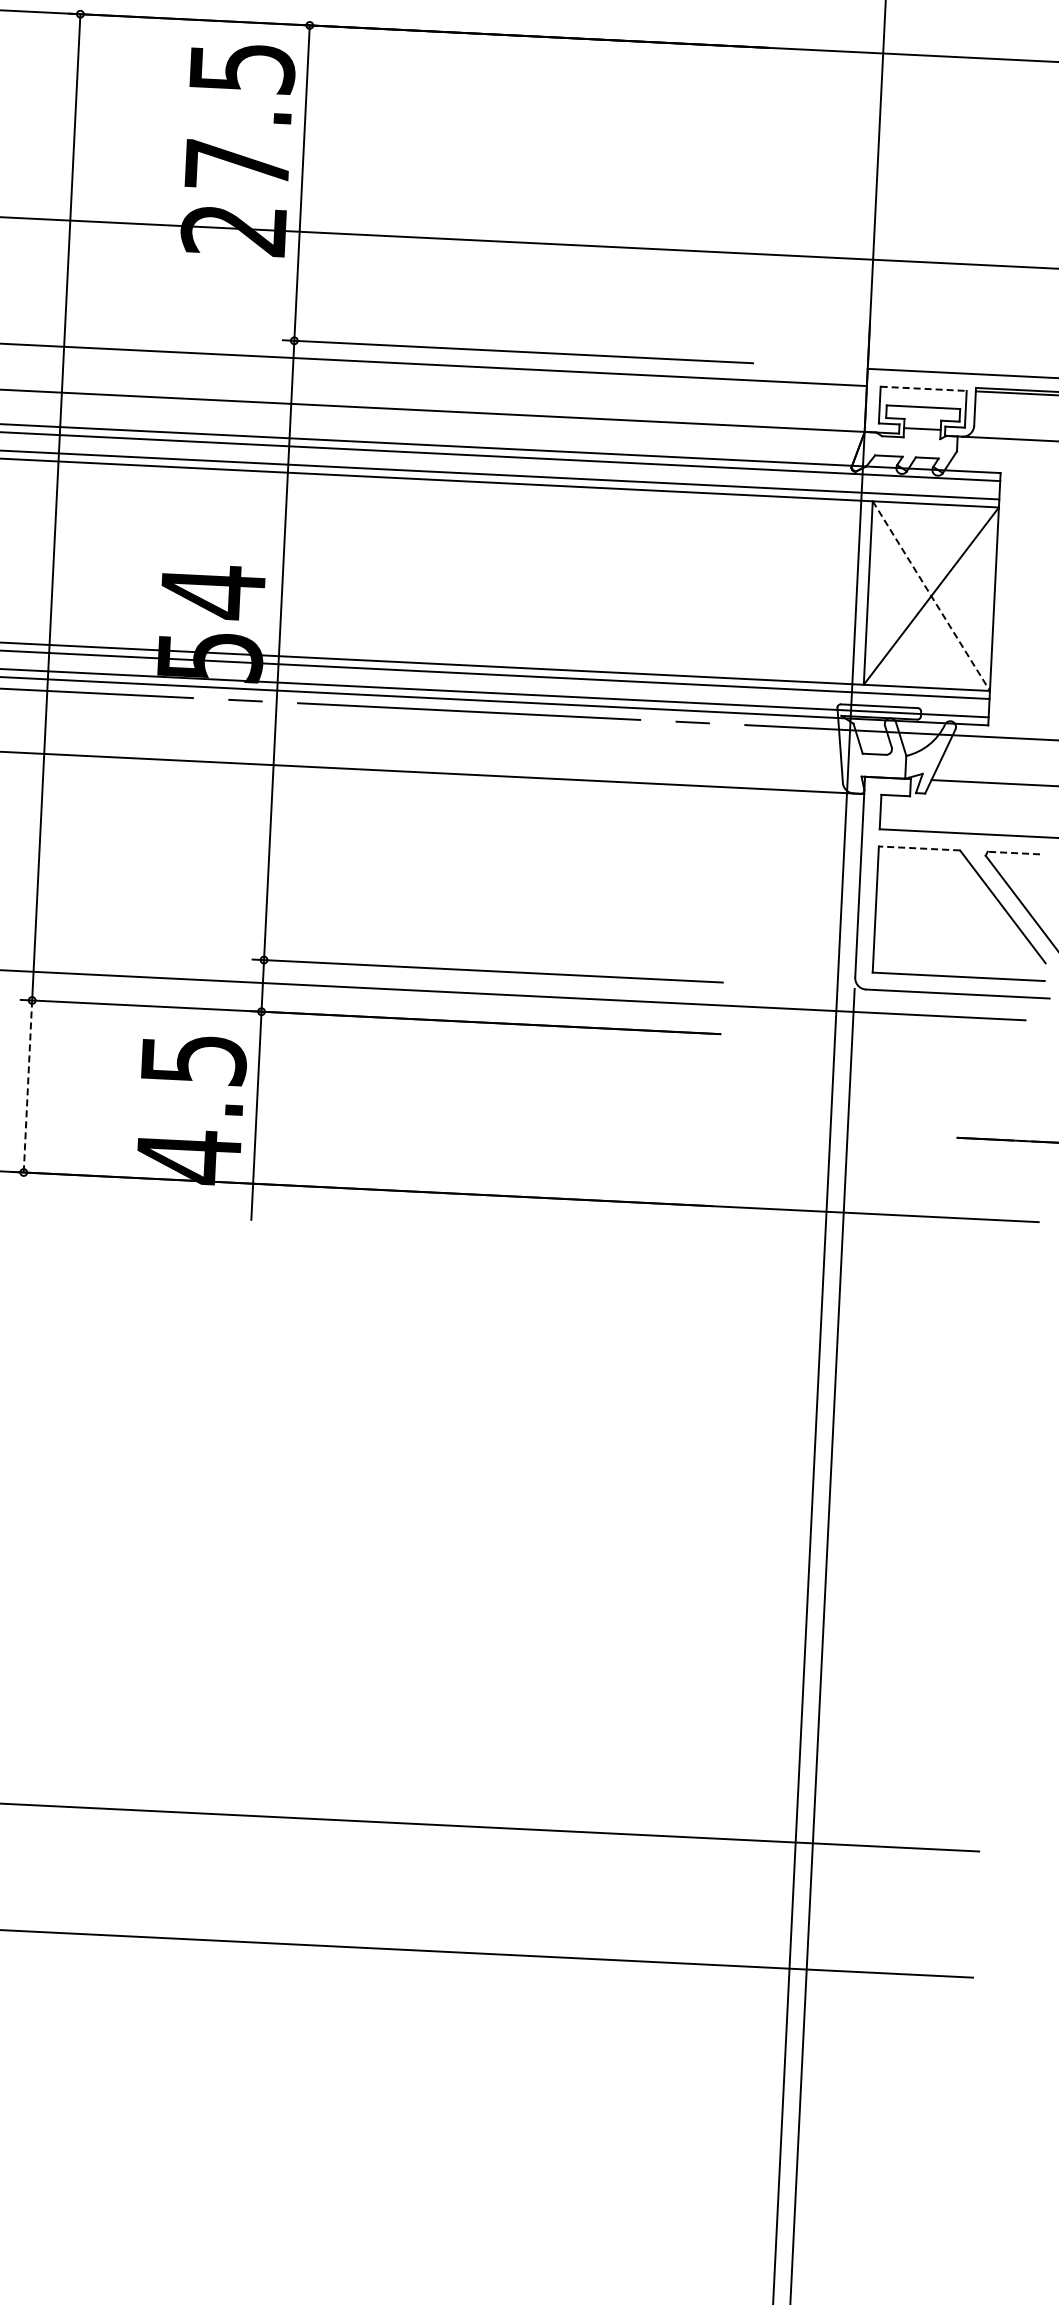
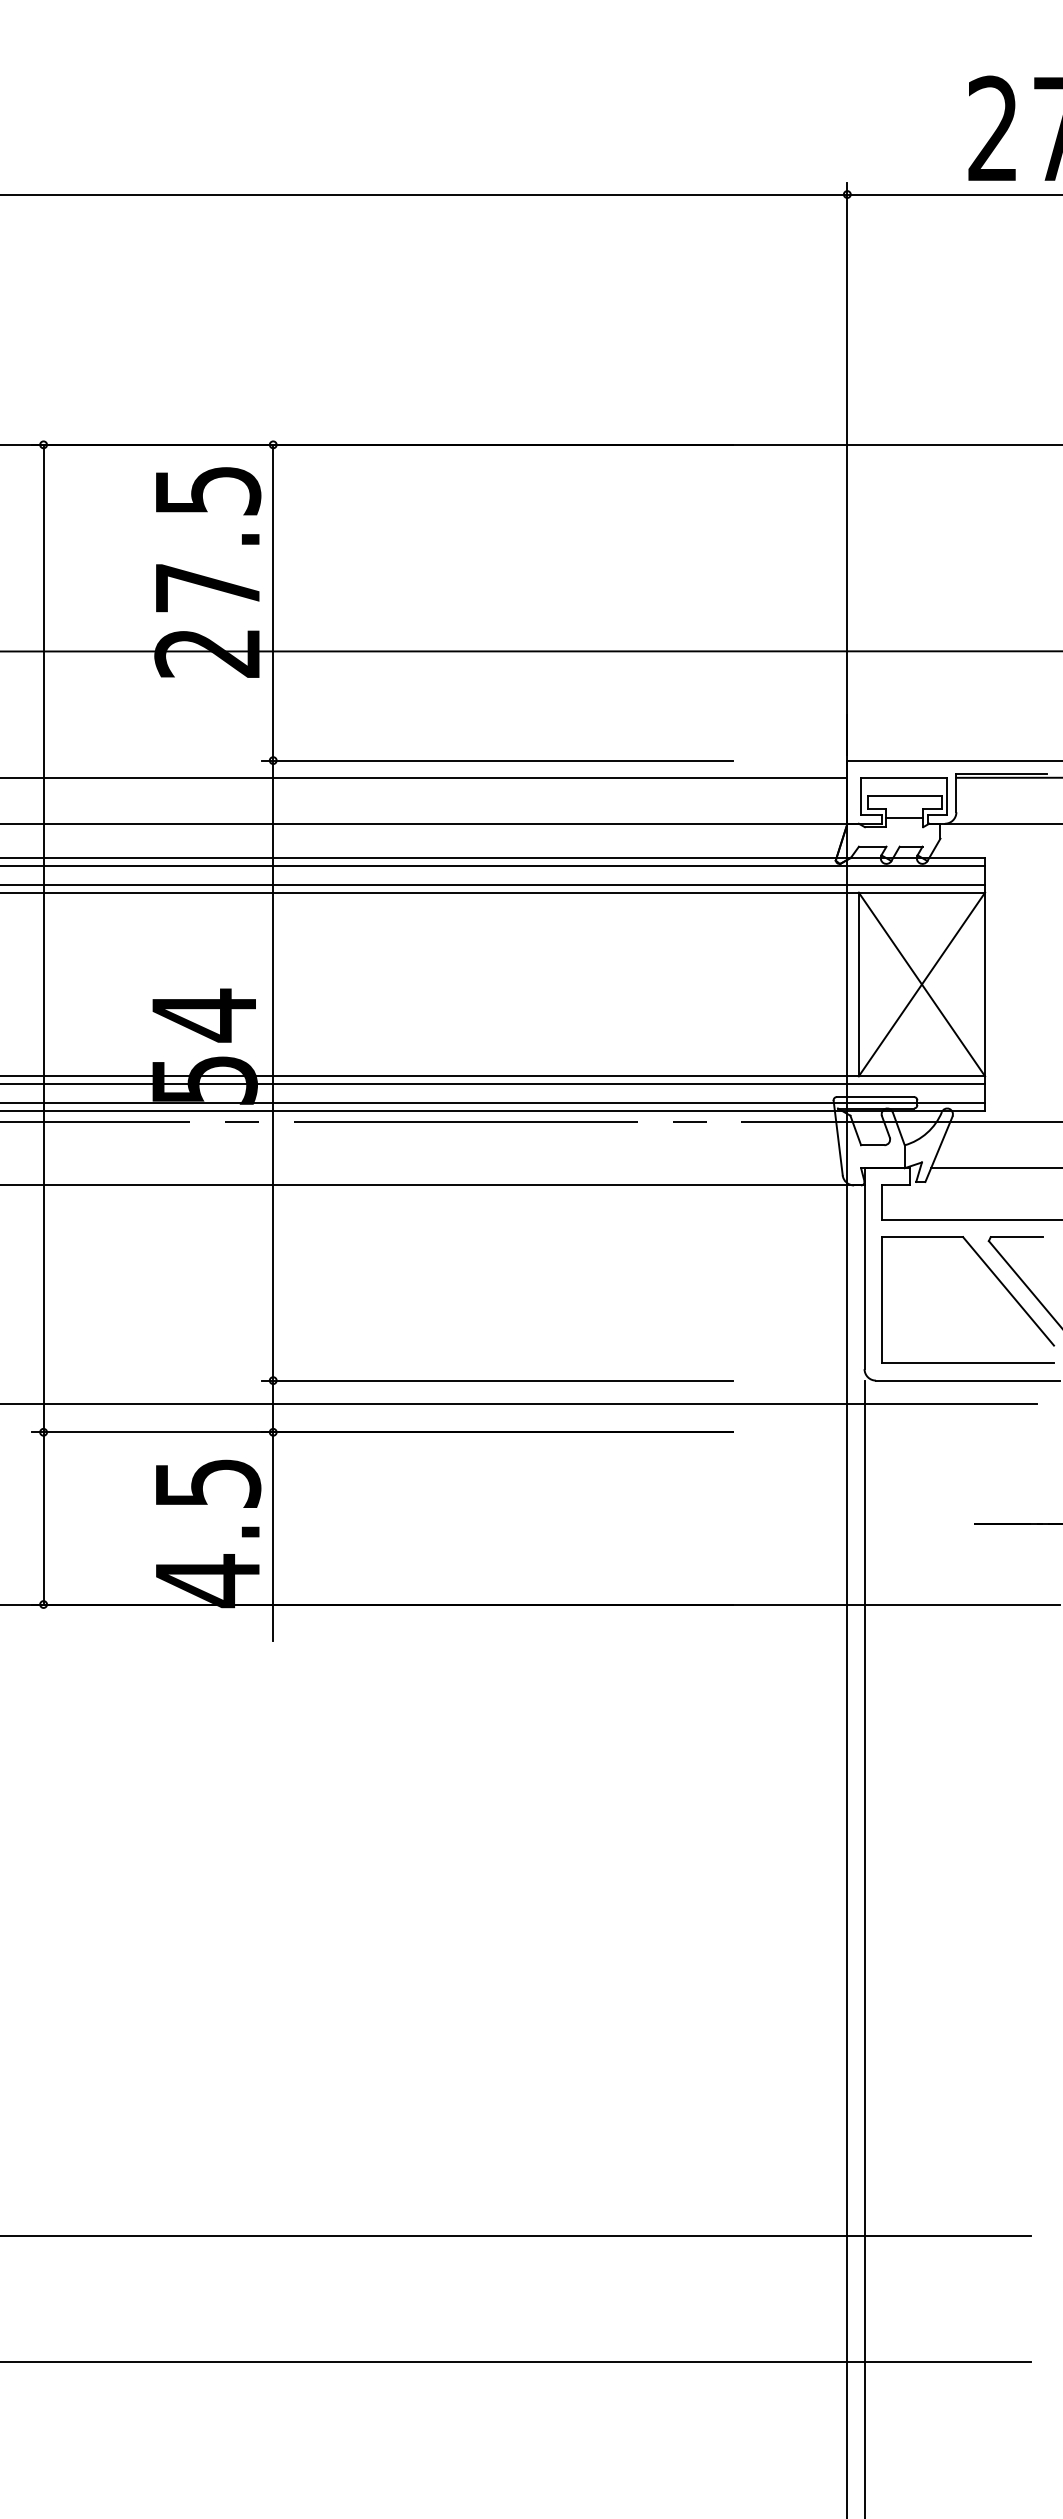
line: (924, 388) -> (904, 777), dashed -> solid
line: (931, 596) -> (922, 984), dashed -> solid
line: (919, 848) -> (922, 1237), dashed -> solid
line: (1013, 853) -> (1016, 1237), dashed -> solid
line: (27, 1086) -> (43, 1518), dashed -> solid

